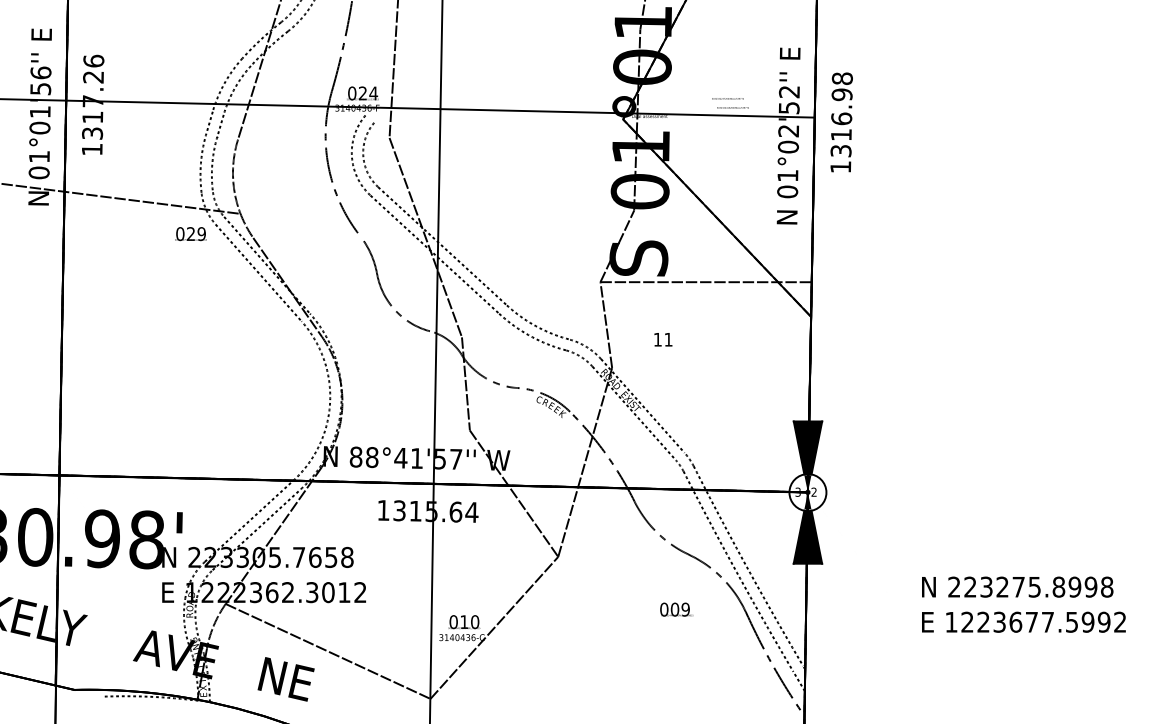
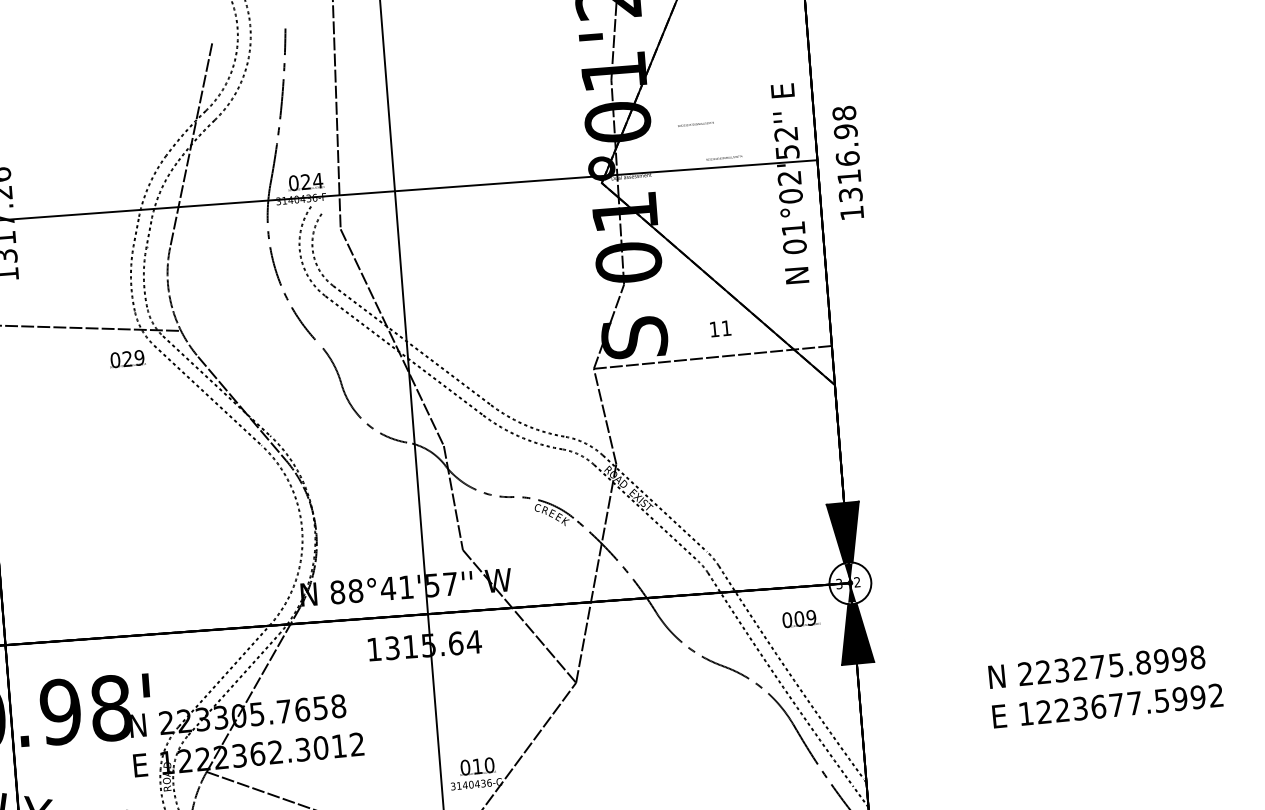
text: (727, 98) -> (695, 124), moved
text: (663, 339) -> (720, 328), moved
text: (676, 609) -> (801, 618), moved

